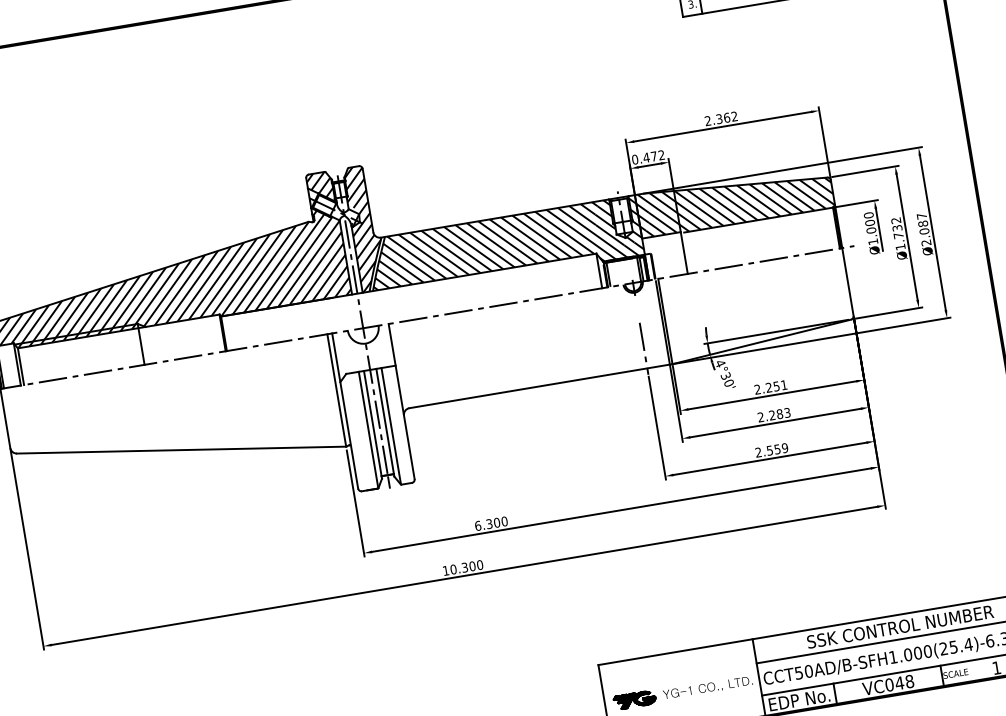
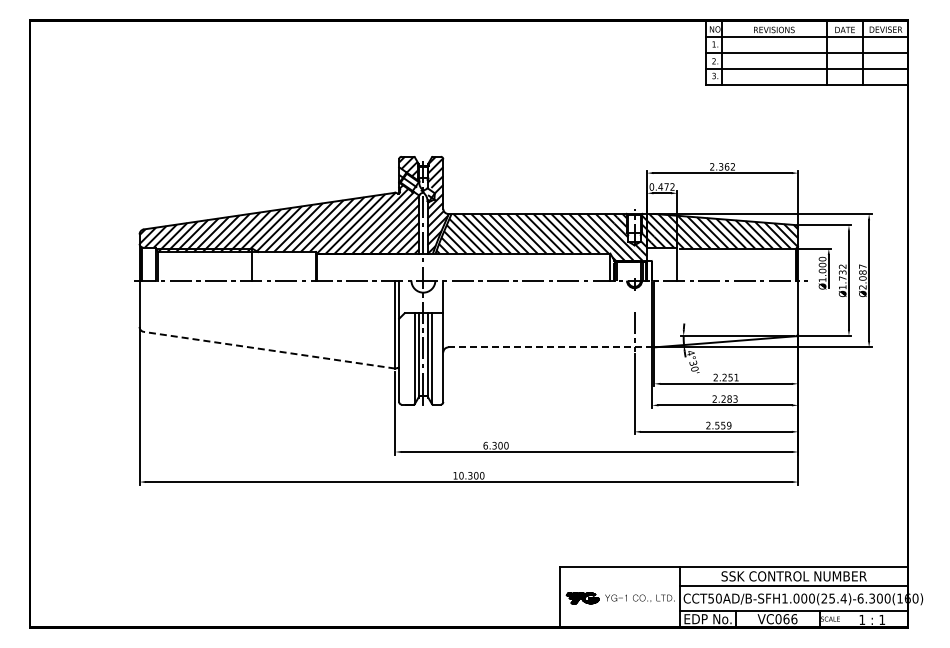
line: (541, 386) -> (551, 347), solid -> dashed
line: (181, 450) -> (269, 350), solid -> dashed
text: (904, 682) -> (790, 619), VC048 -> VC066

